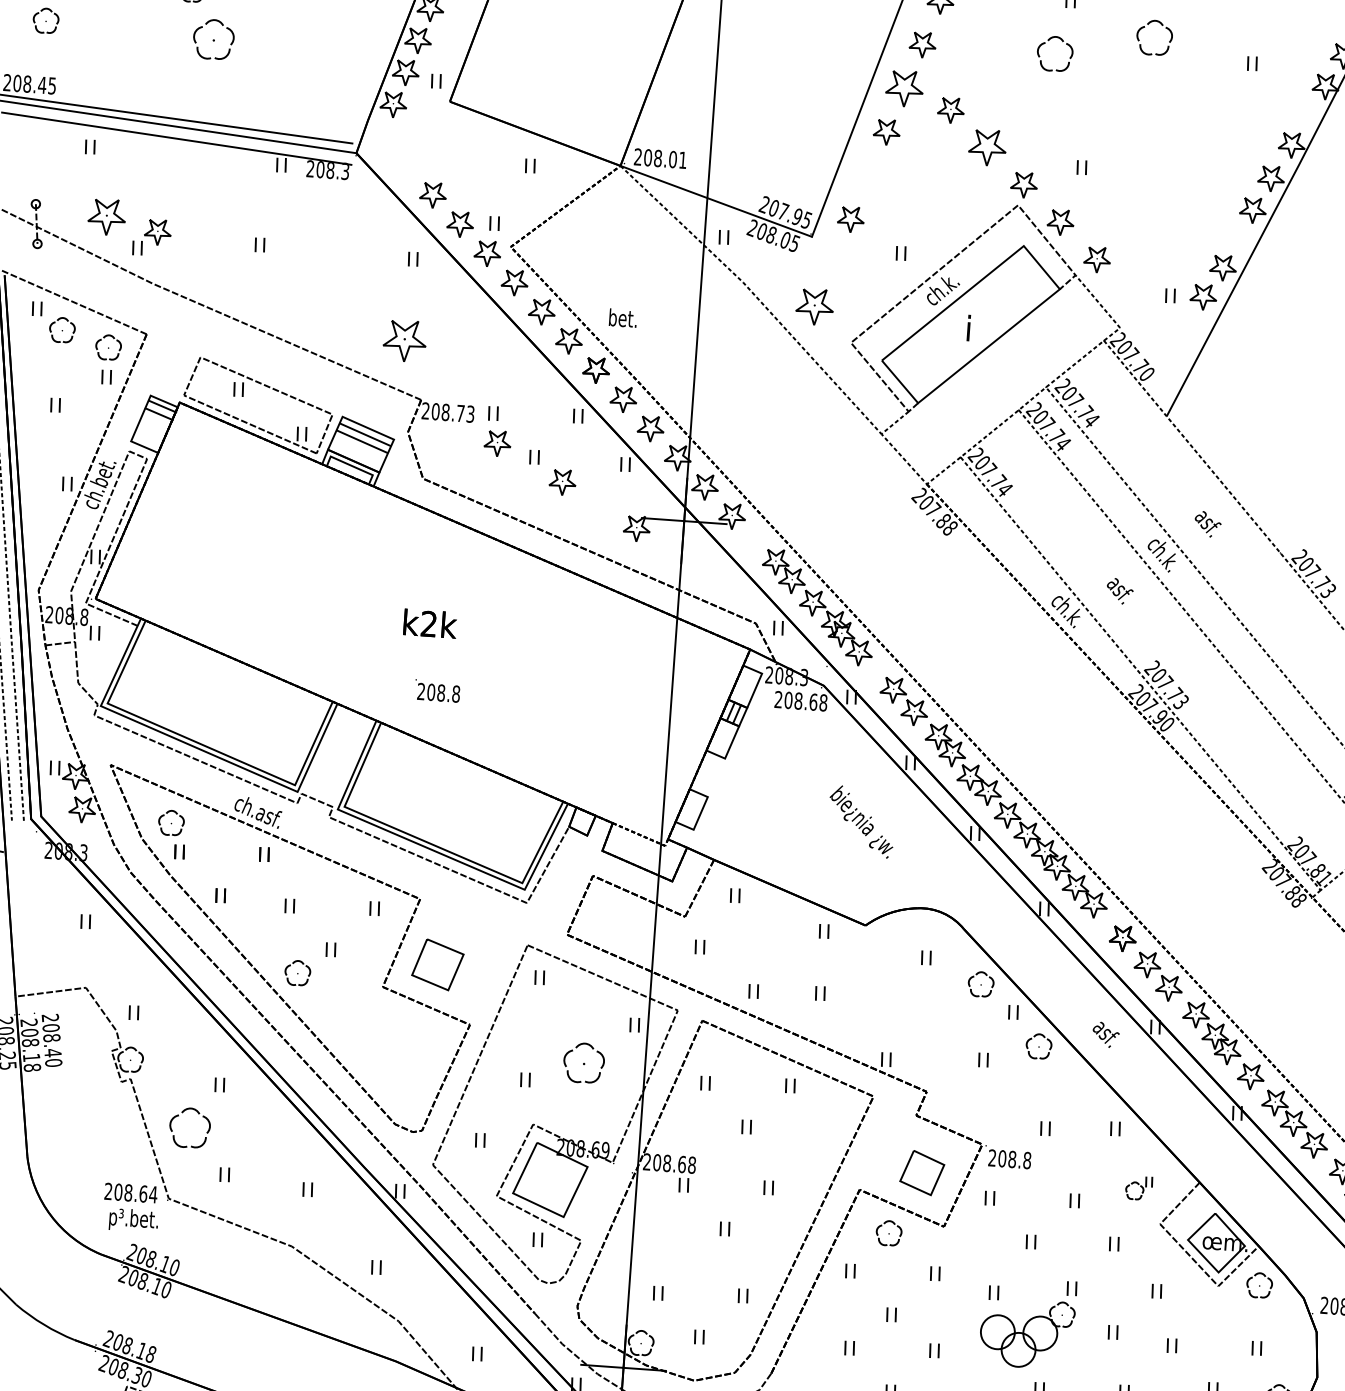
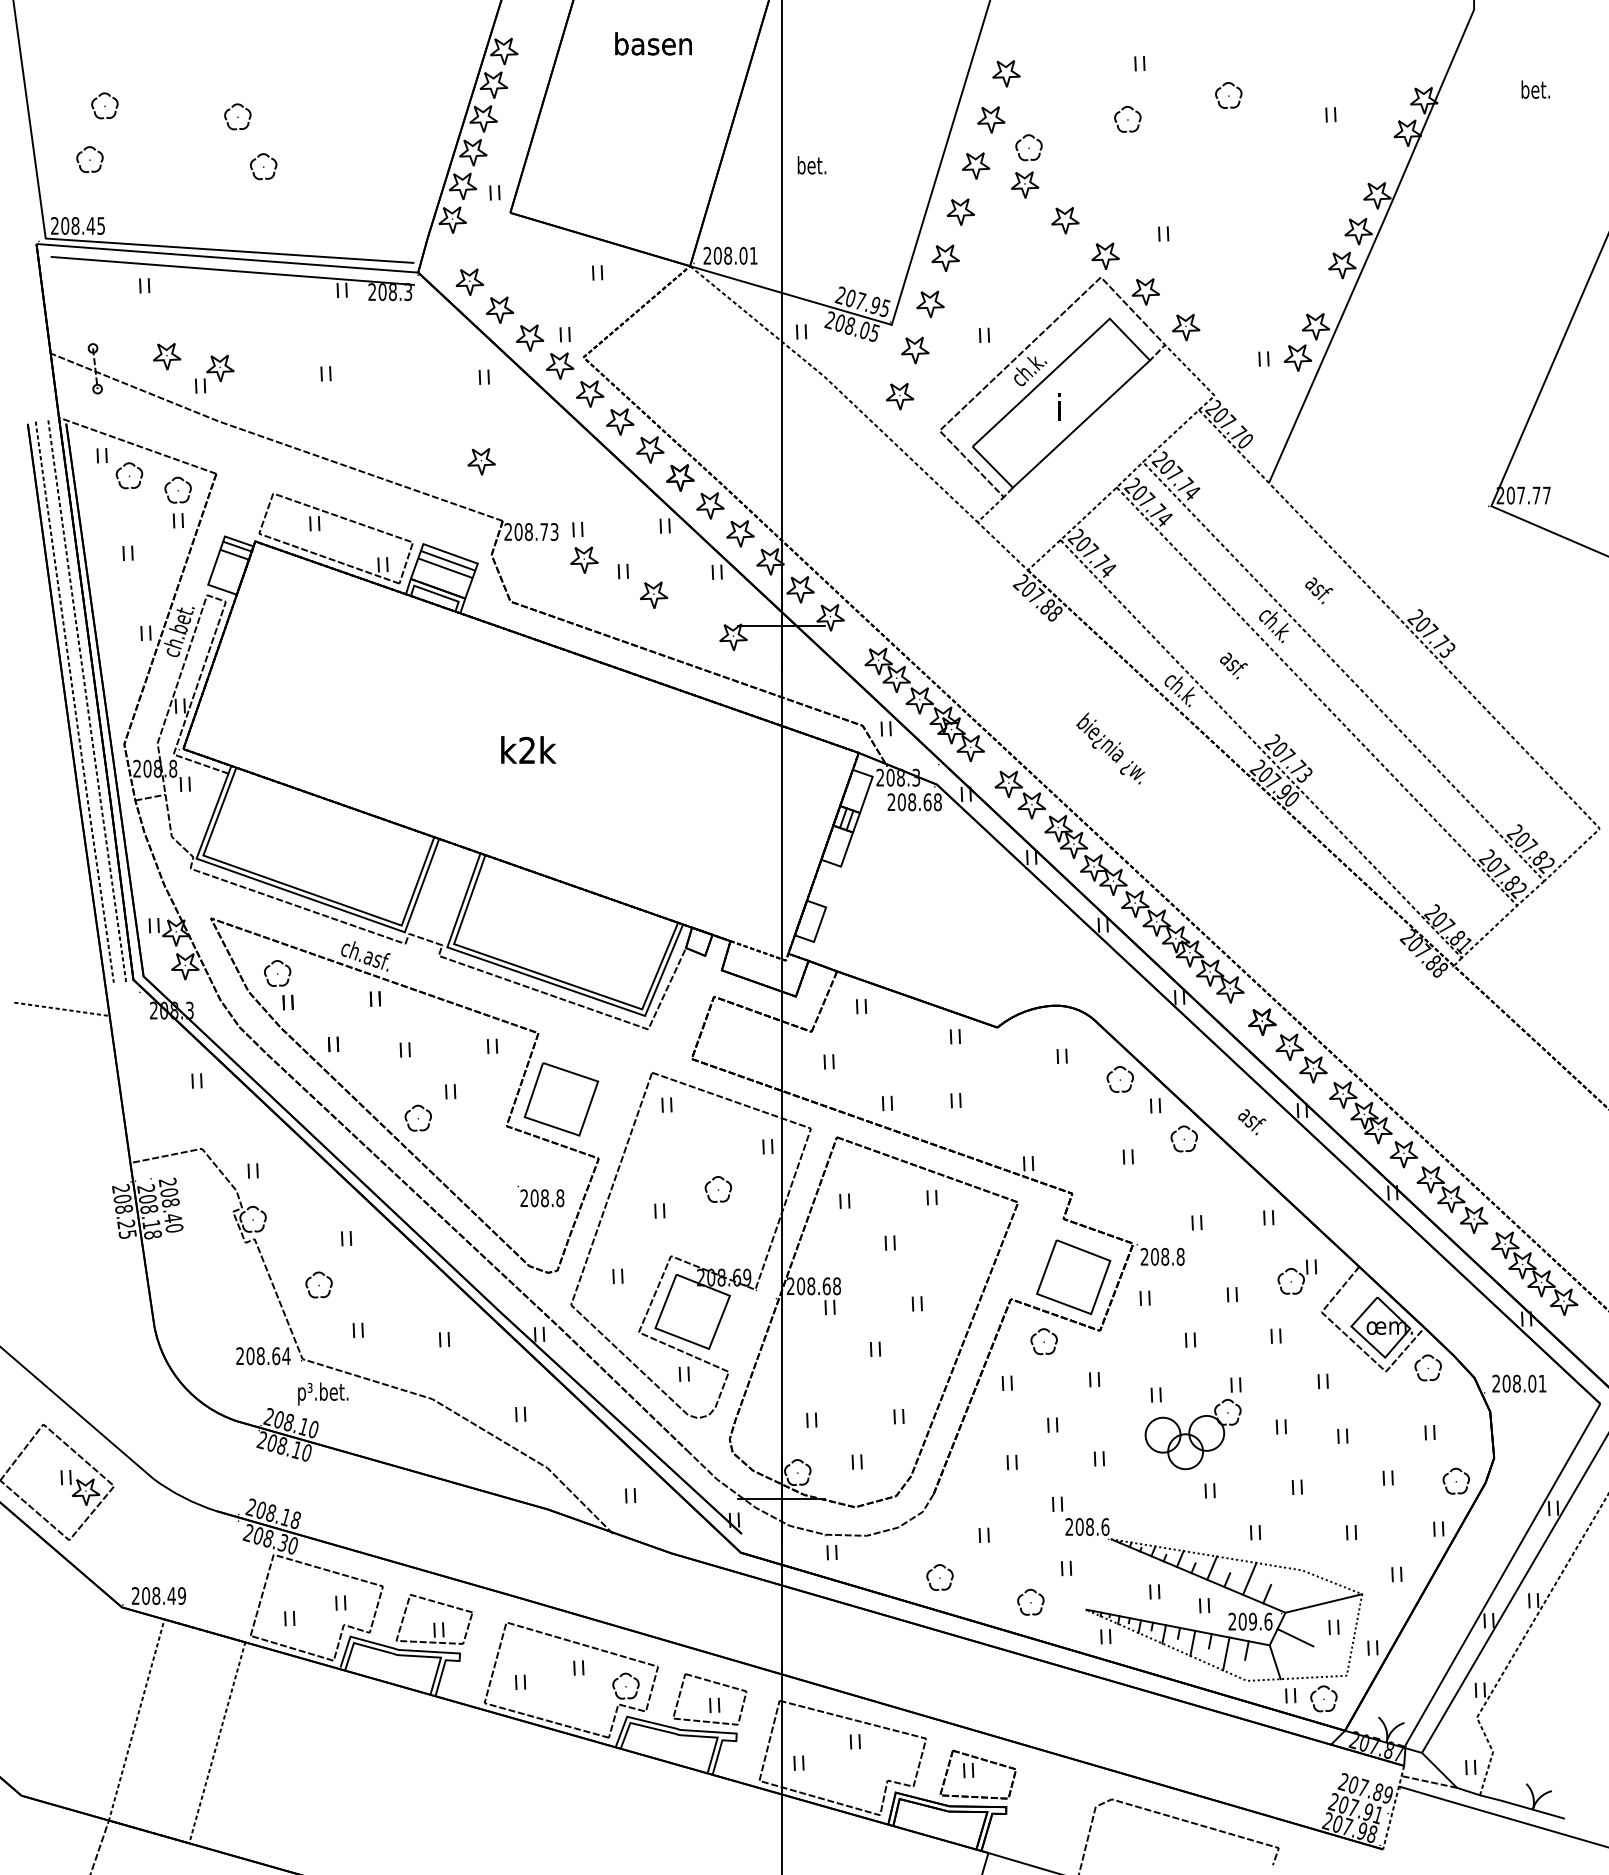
part: (1154, 37) -> (1228, 95), size x0.71
part: (213, 39) -> (263, 166), size x0.62
part: (1054, 54) -> (1127, 119), size x0.71
part: (956, 74) -> (1028, 147), added
part: (905, 88) -> (976, 165), size x0.71
part: (987, 147) -> (1065, 220), size x0.71
part: (405, 165) -> (469, 281), added
part: (868, 175) -> (945, 257), added
part: (107, 217) -> (167, 356), size x0.71
part: (833, 263) -> (915, 350), added
part: (815, 306) -> (900, 396), size x0.71
text: (622, 318) -> (811, 165), moved
part: (404, 340) -> (481, 461), size x0.62
text: (437, 691) -> (540, 1196), moved
text: (861, 821) -> (1110, 748), moved
part: (437, 964) -> (561, 1099), size x1.43
part: (582, 1063) -> (717, 1189), size x0.62
part: (189, 1127) -> (318, 1284), size x0.62
part: (921, 1173) -> (1073, 1277), size x1.67
part: (1139, 1187) -> (1297, 1276), size x1.43
text: (134, 1219) -> (323, 1393), moved

